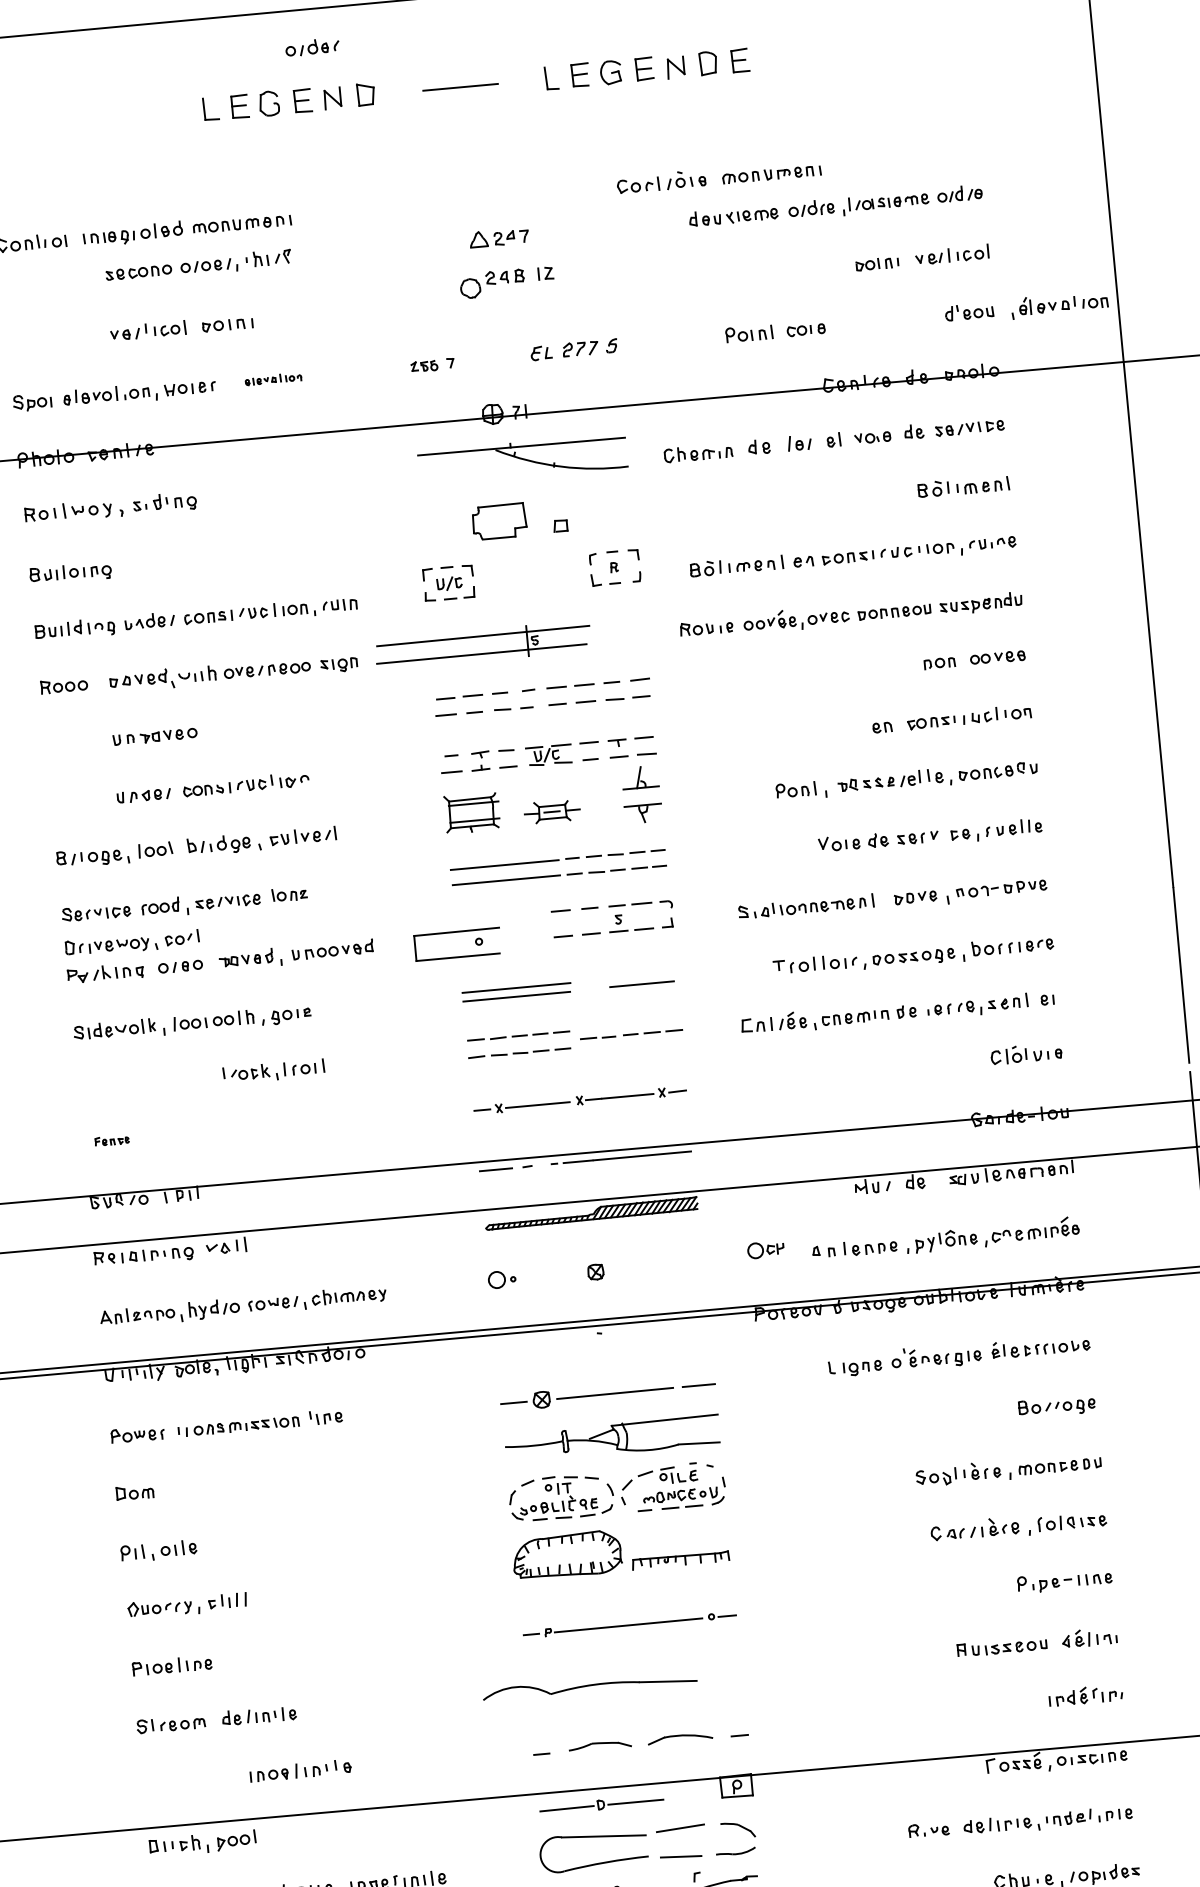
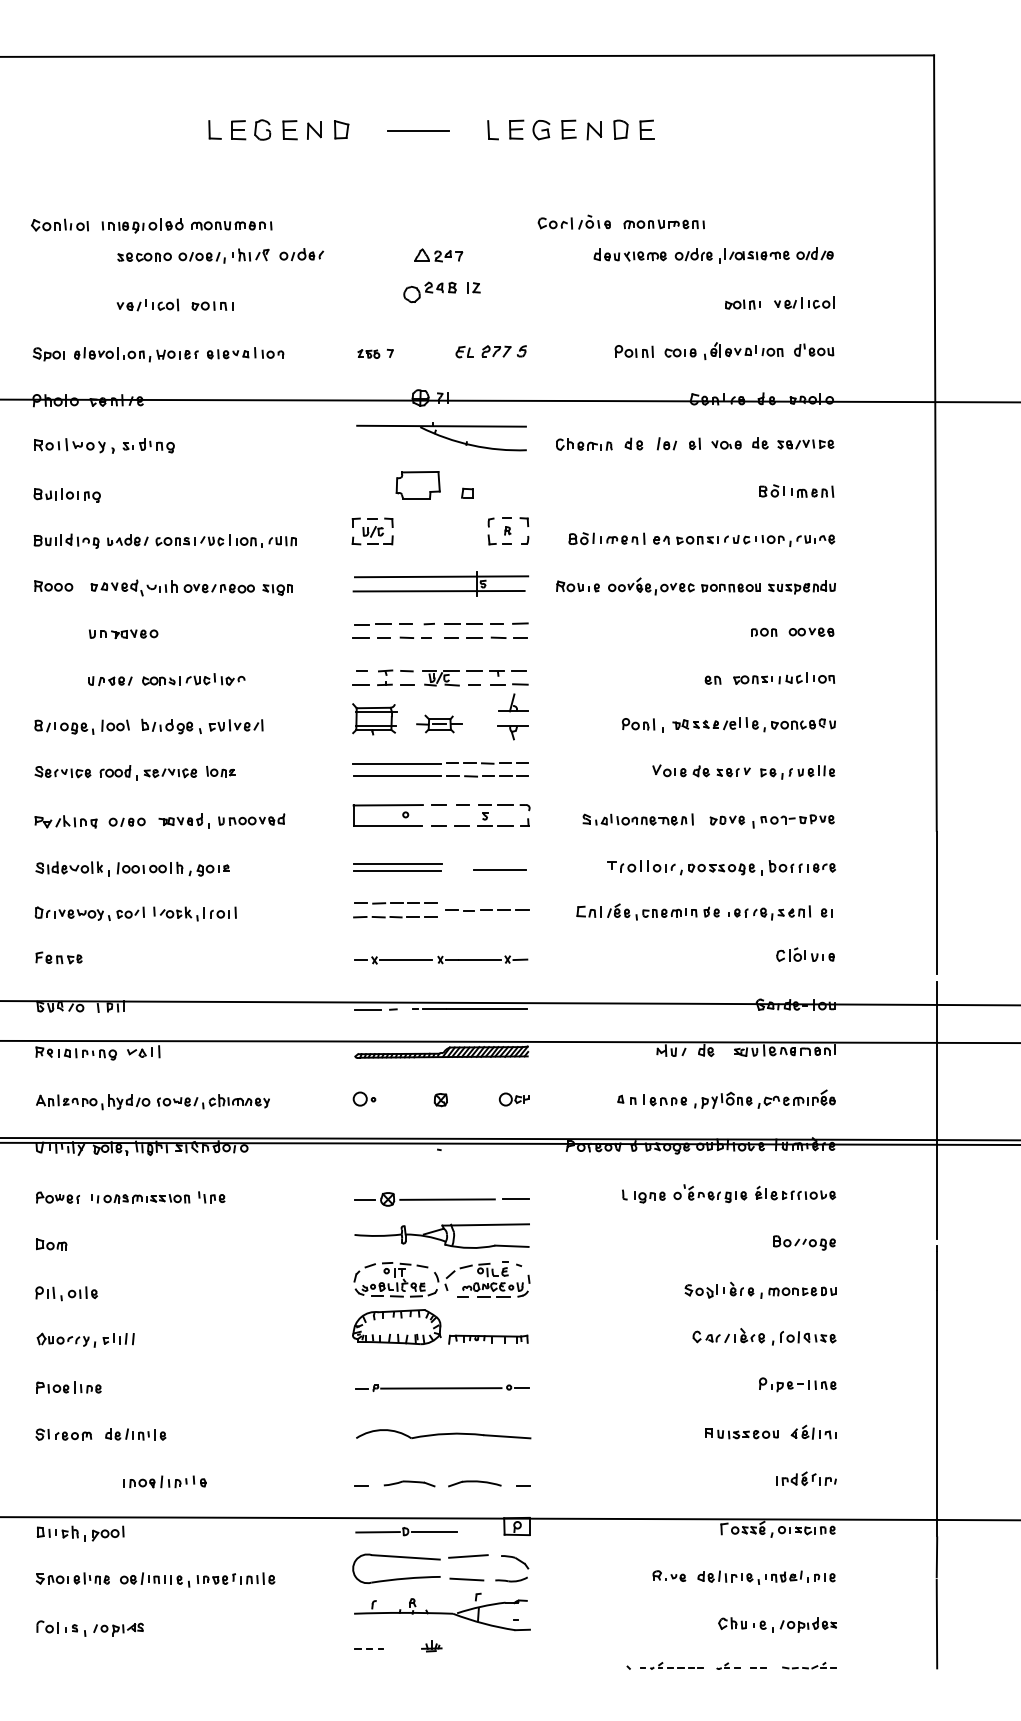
part: (312, 47) -> (301, 254), moved
part: (1059, 305) -> (743, 351), moved
part: (273, 379) -> (245, 353), size x1.67
part: (482, 644) -> (440, 583), moved
part: (455, 933) -> (387, 806), moved
part: (131, 943) -> (89, 913), moved
part: (111, 1140) -> (58, 957), size x1.67
part: (765, 1249) -> (513, 1099), moved
part: (589, 1685) -> (443, 1434), moved

